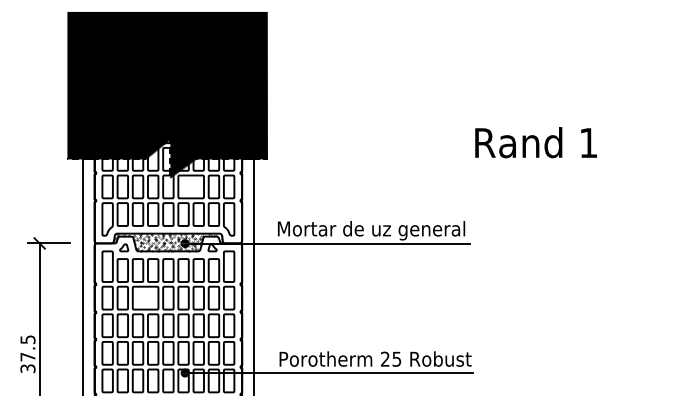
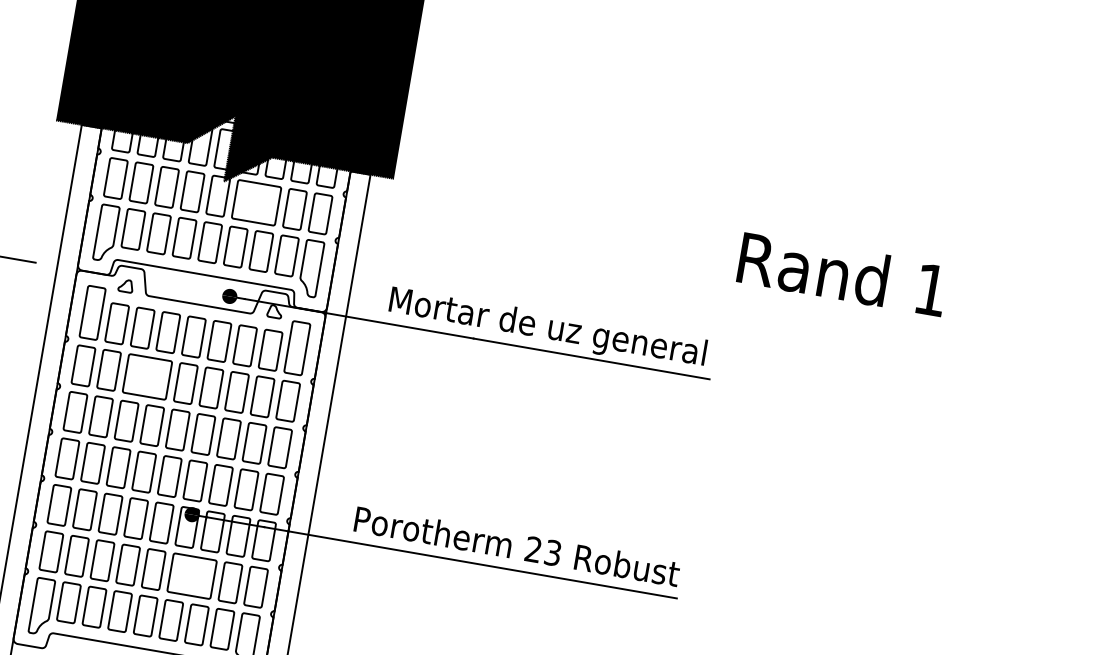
text: (535, 142) -> (841, 273), moved
hatch: (168, 242) -> (202, 289), removed
text: (397, 358) -> (554, 551), 25 -> 23

